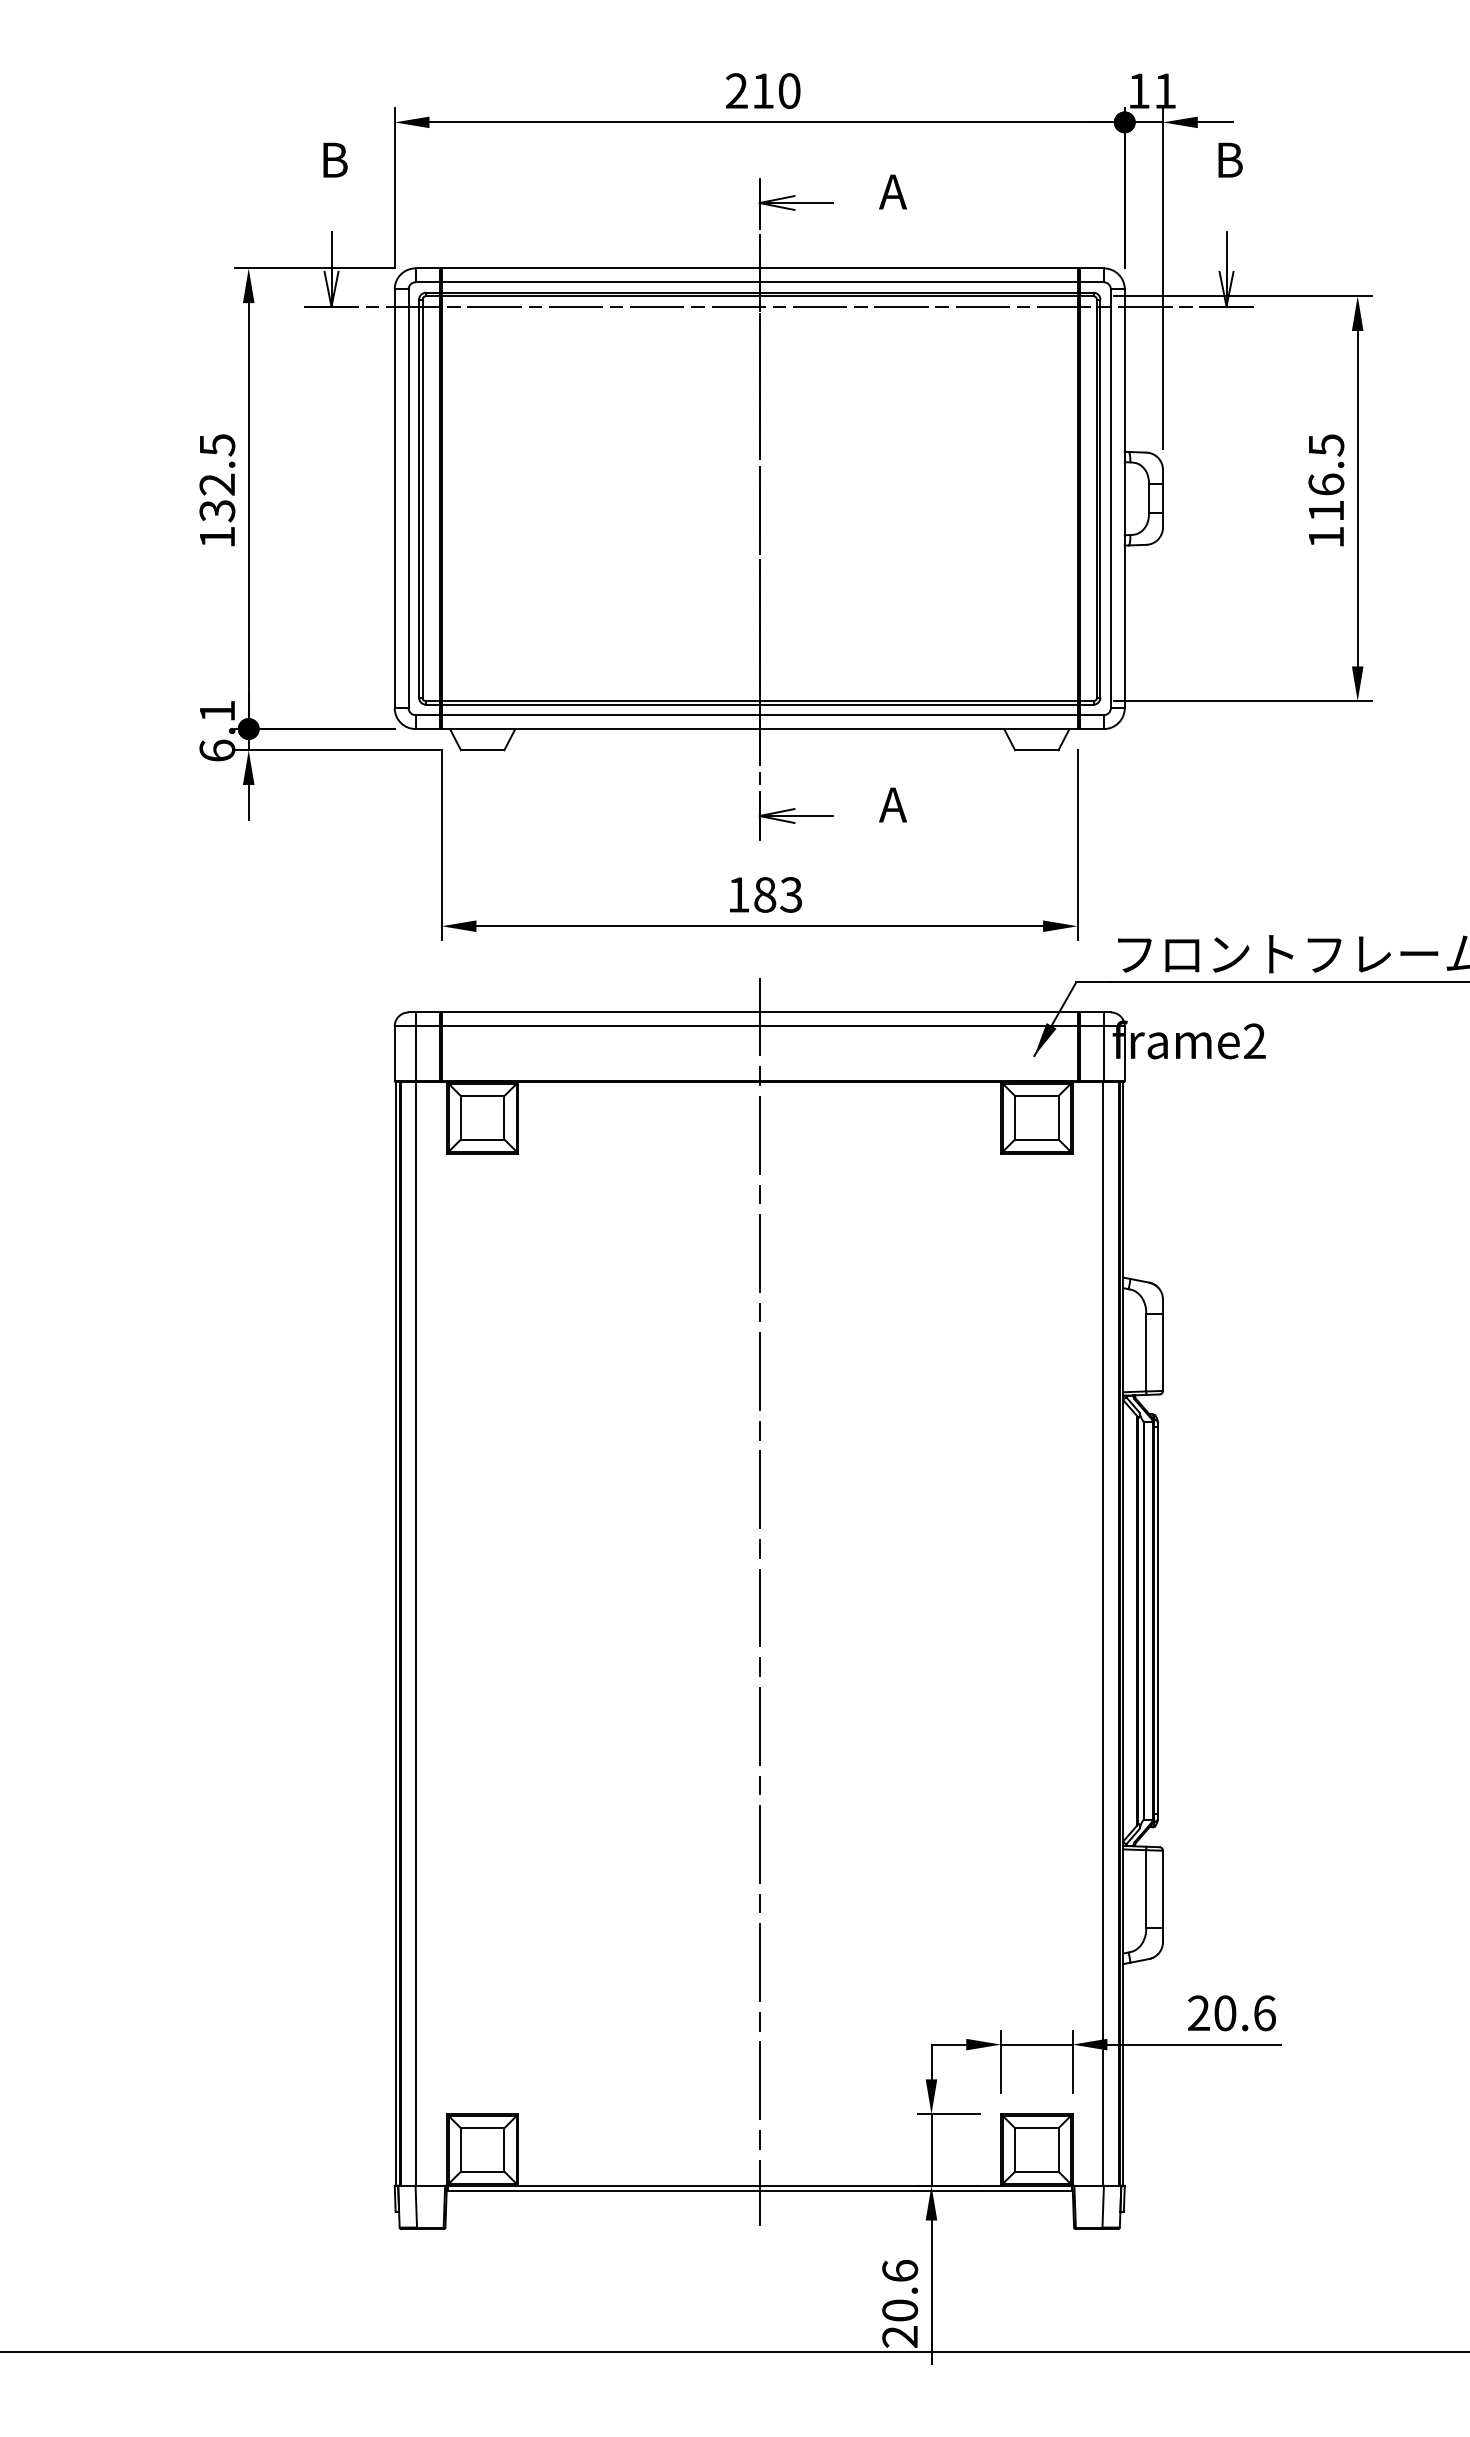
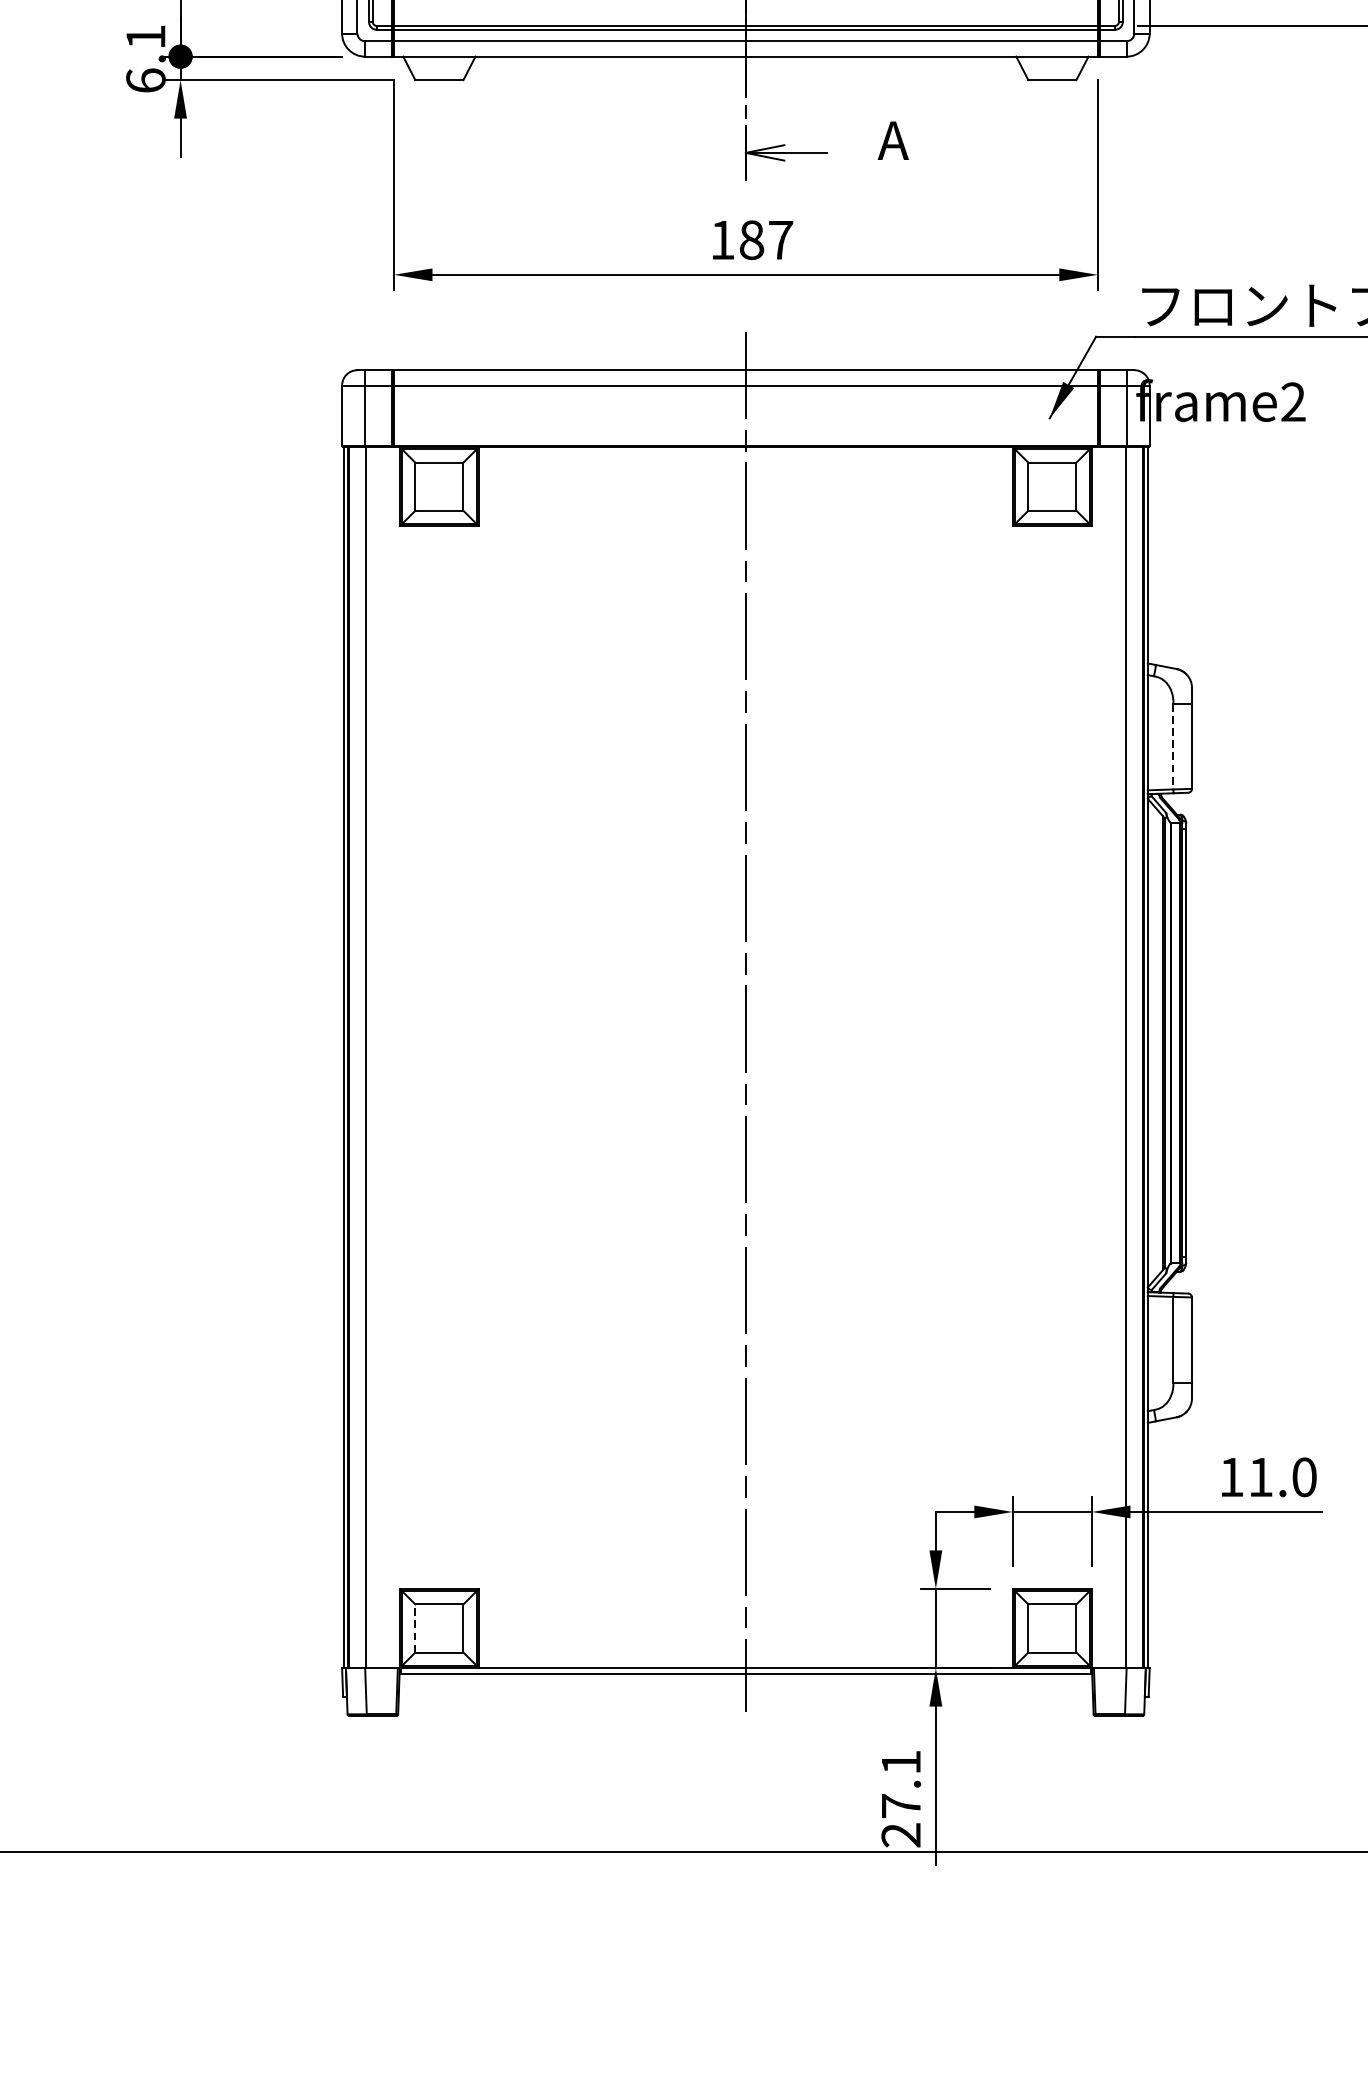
text: (791, 894) -> (781, 239), 183 -> 187
line: (1146, 1352) -> (1173, 746), solid -> dashed
text: (1231, 2013) -> (1267, 1477), 20.6 -> 11.0
line: (460, 2149) -> (414, 1627), solid -> dashed
text: (900, 2290) -> (901, 1783), 20.6 -> 27.1

